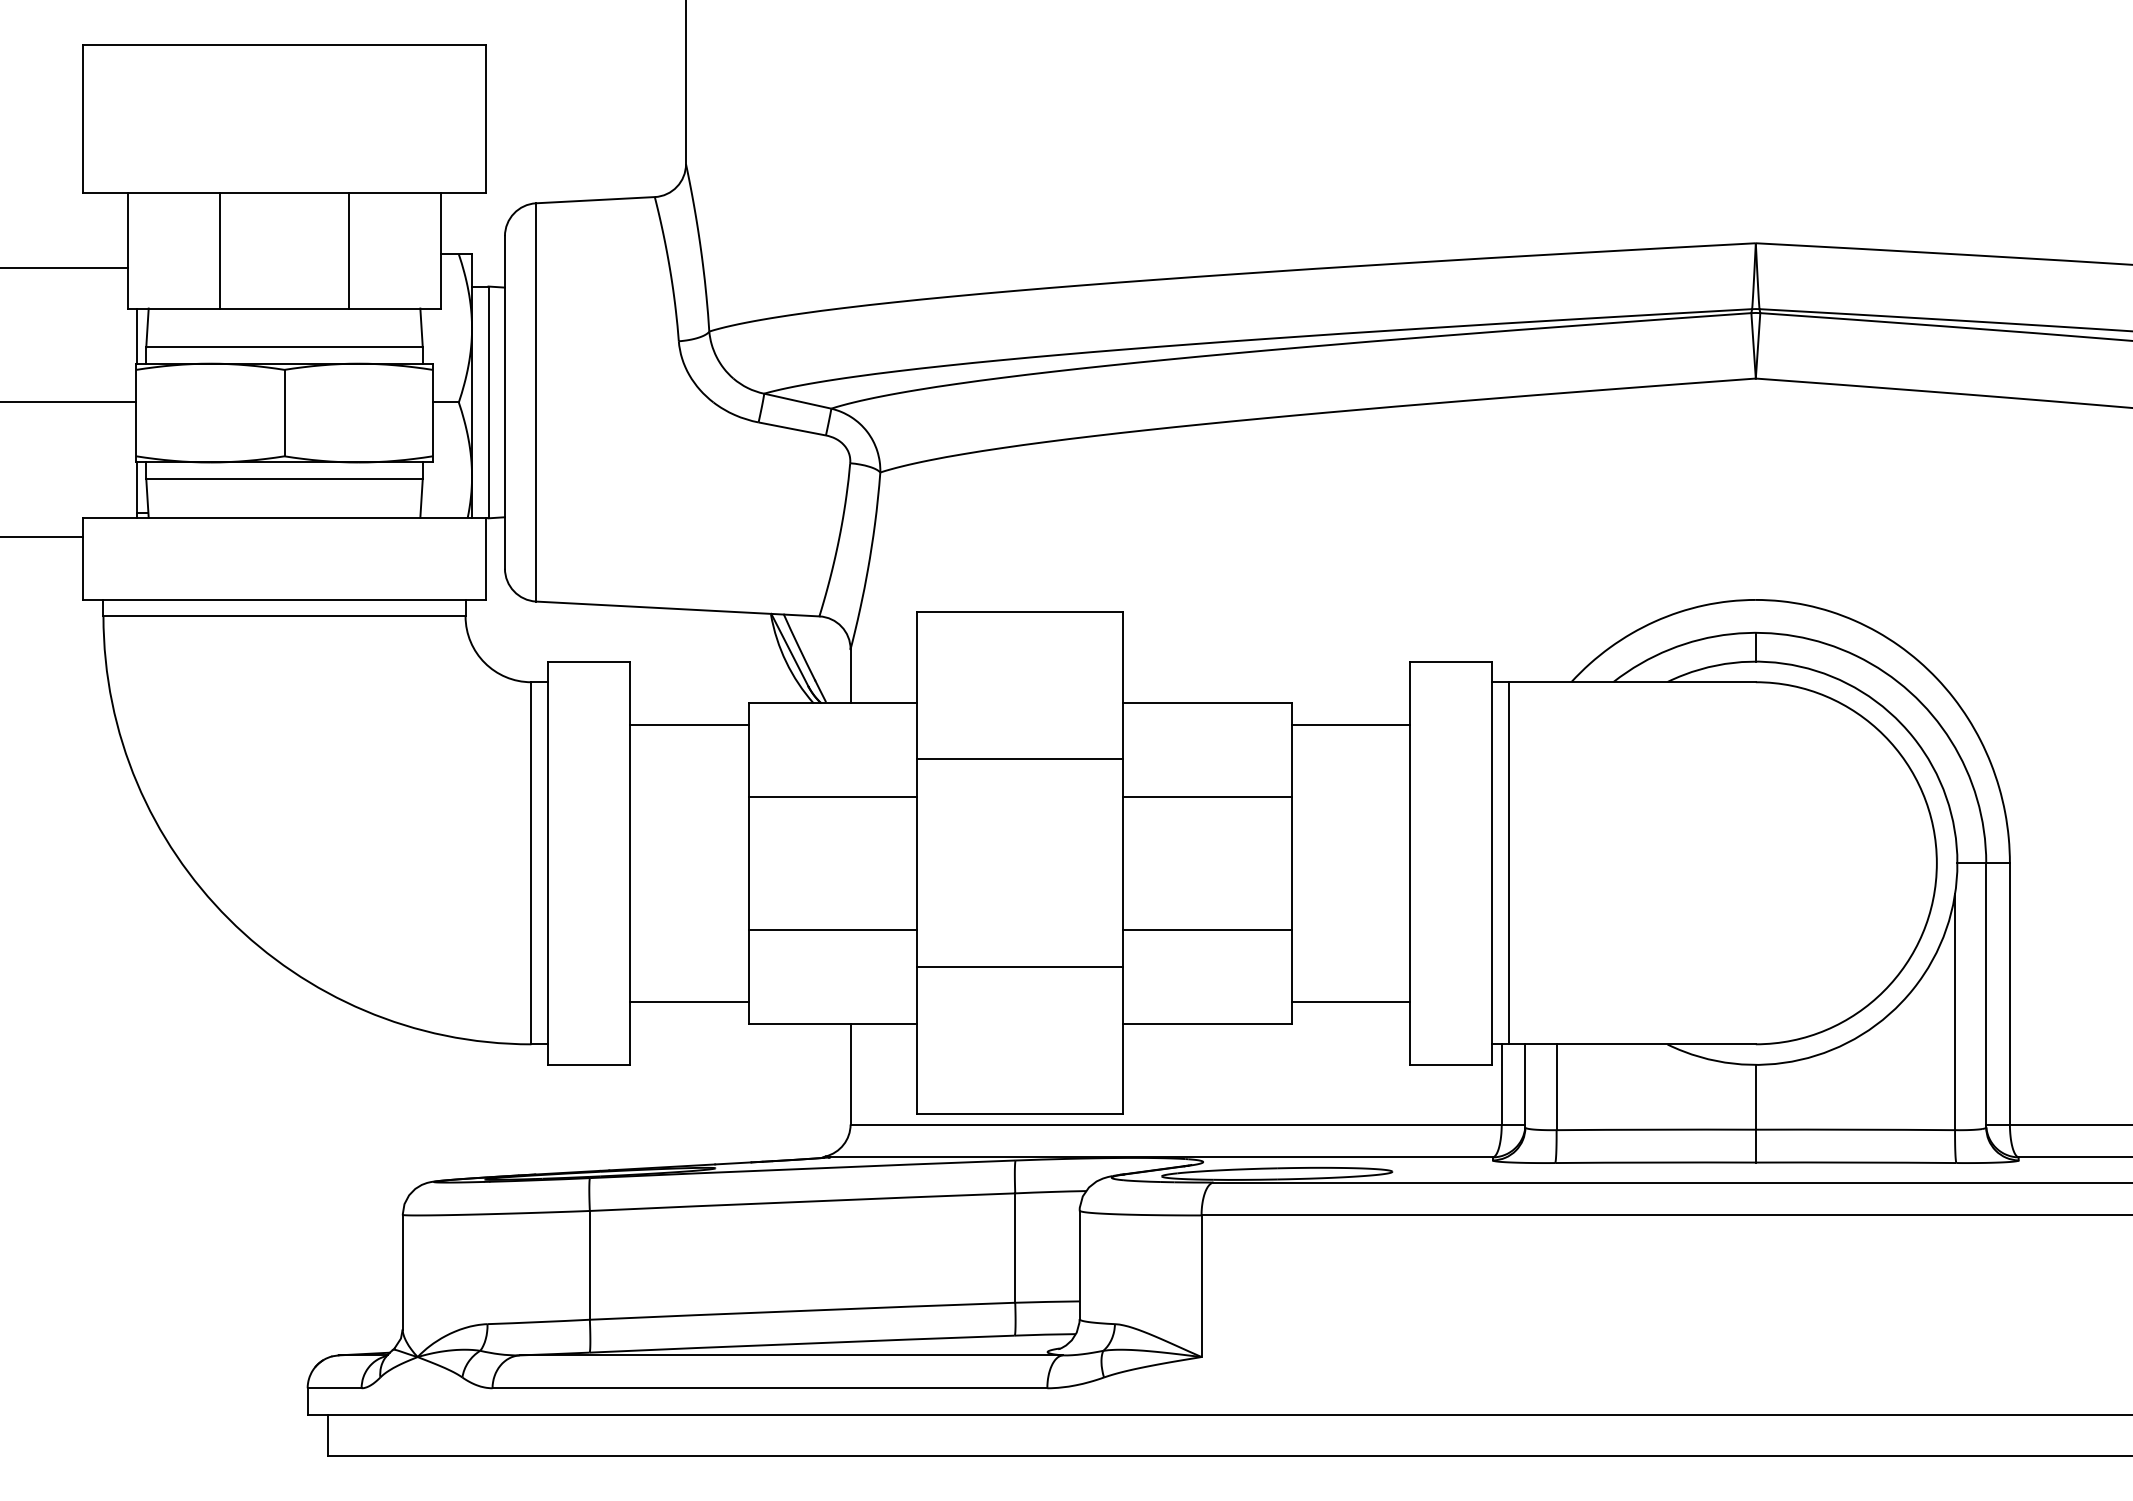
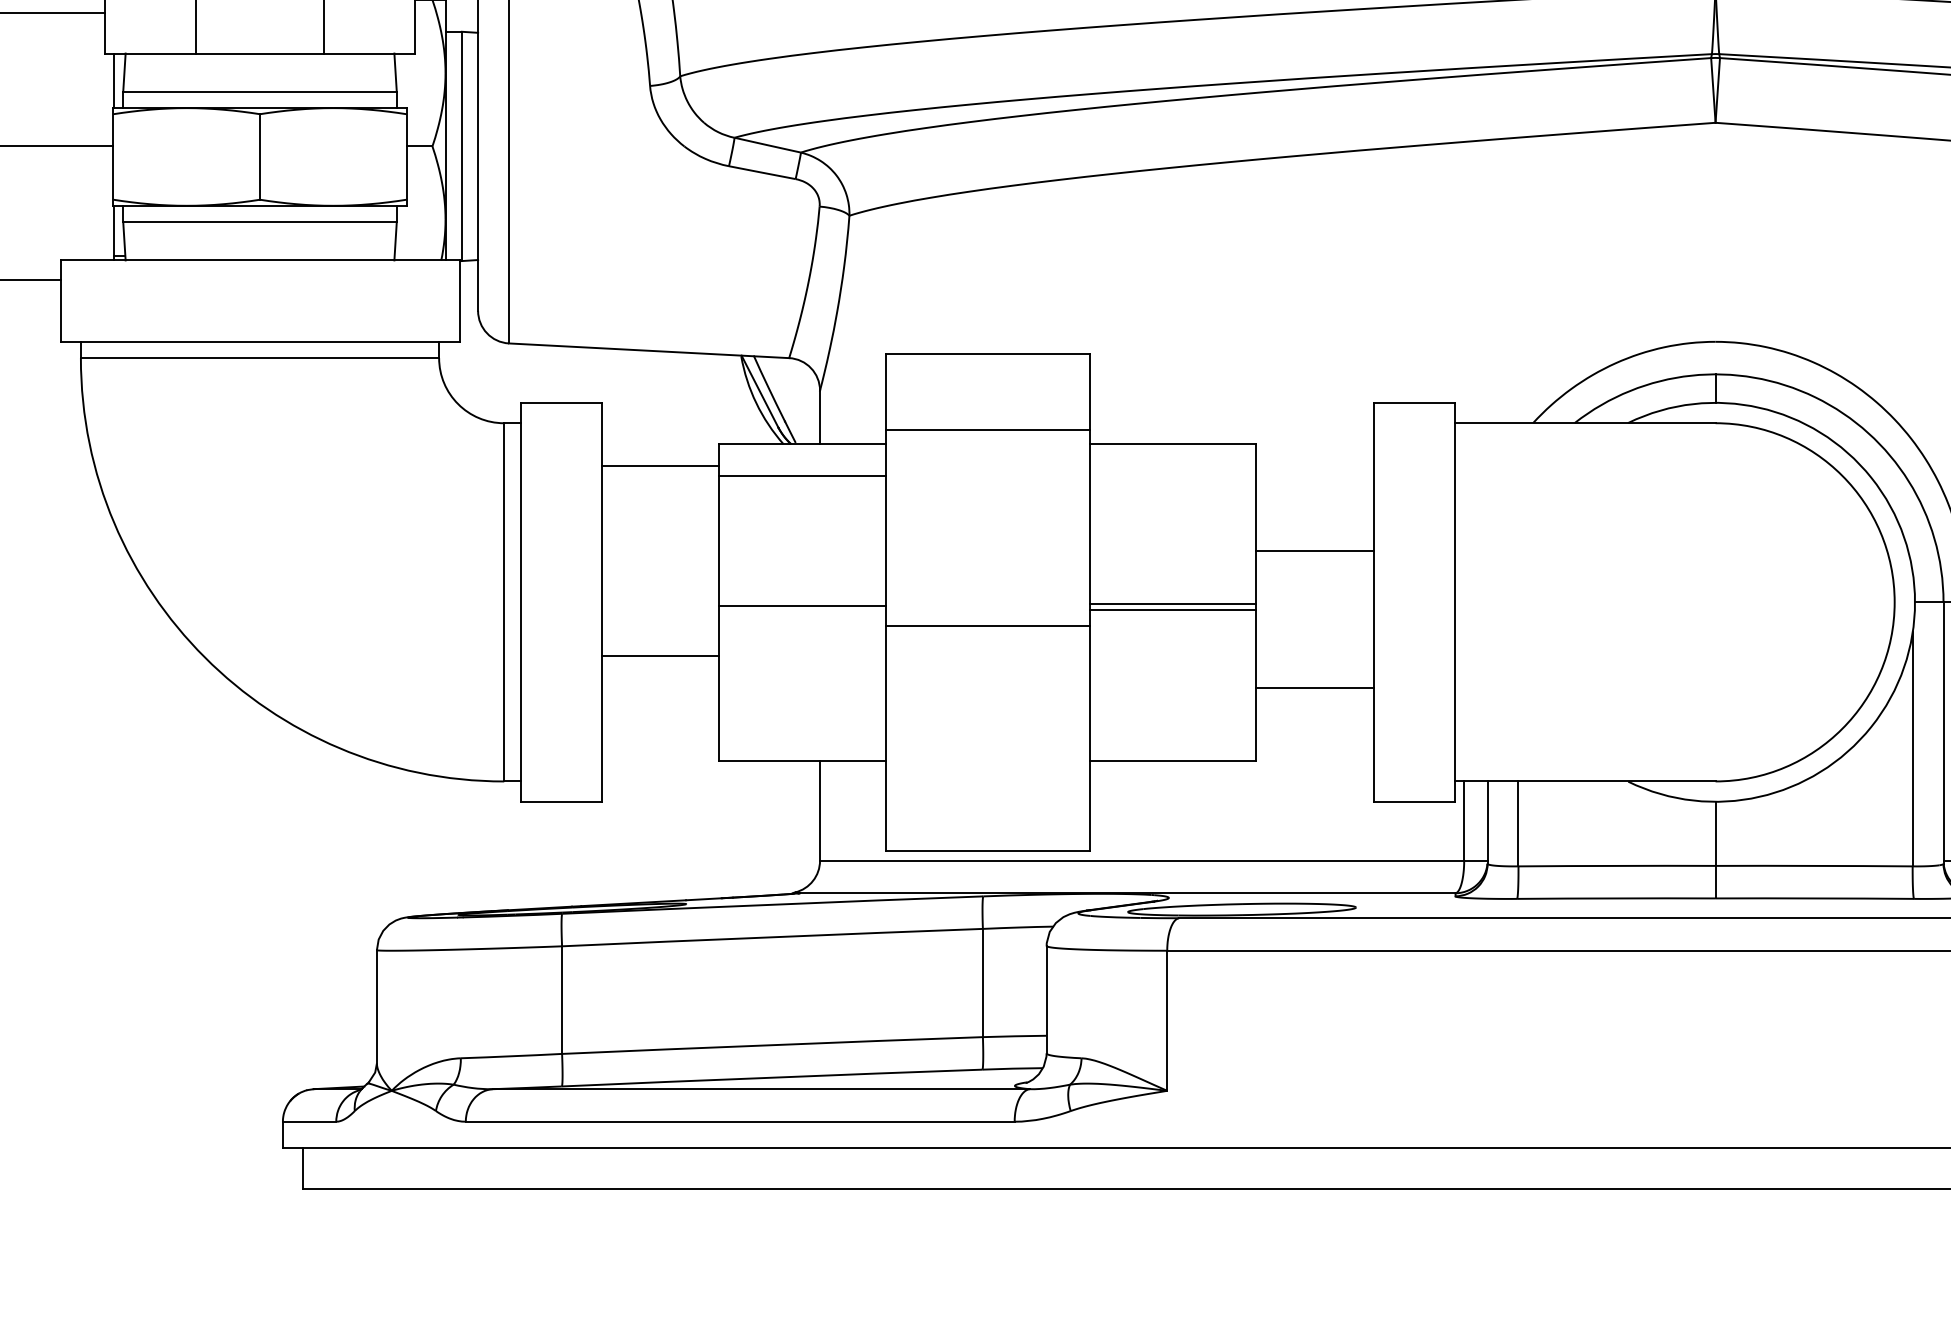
line: (1350, 725) -> (1314, 551), moved
line: (1020, 759) -> (988, 430), moved
line: (832, 796) -> (802, 475), moved
line: (1207, 796) -> (1173, 609), moved
line: (1508, 863) -> (1470, 602), removed
line: (832, 929) -> (802, 605), moved
line: (1207, 929) -> (1173, 603), moved
line: (1020, 967) -> (988, 626), moved
line: (689, 1001) -> (660, 655), moved
line: (1350, 1001) -> (1314, 687), moved

